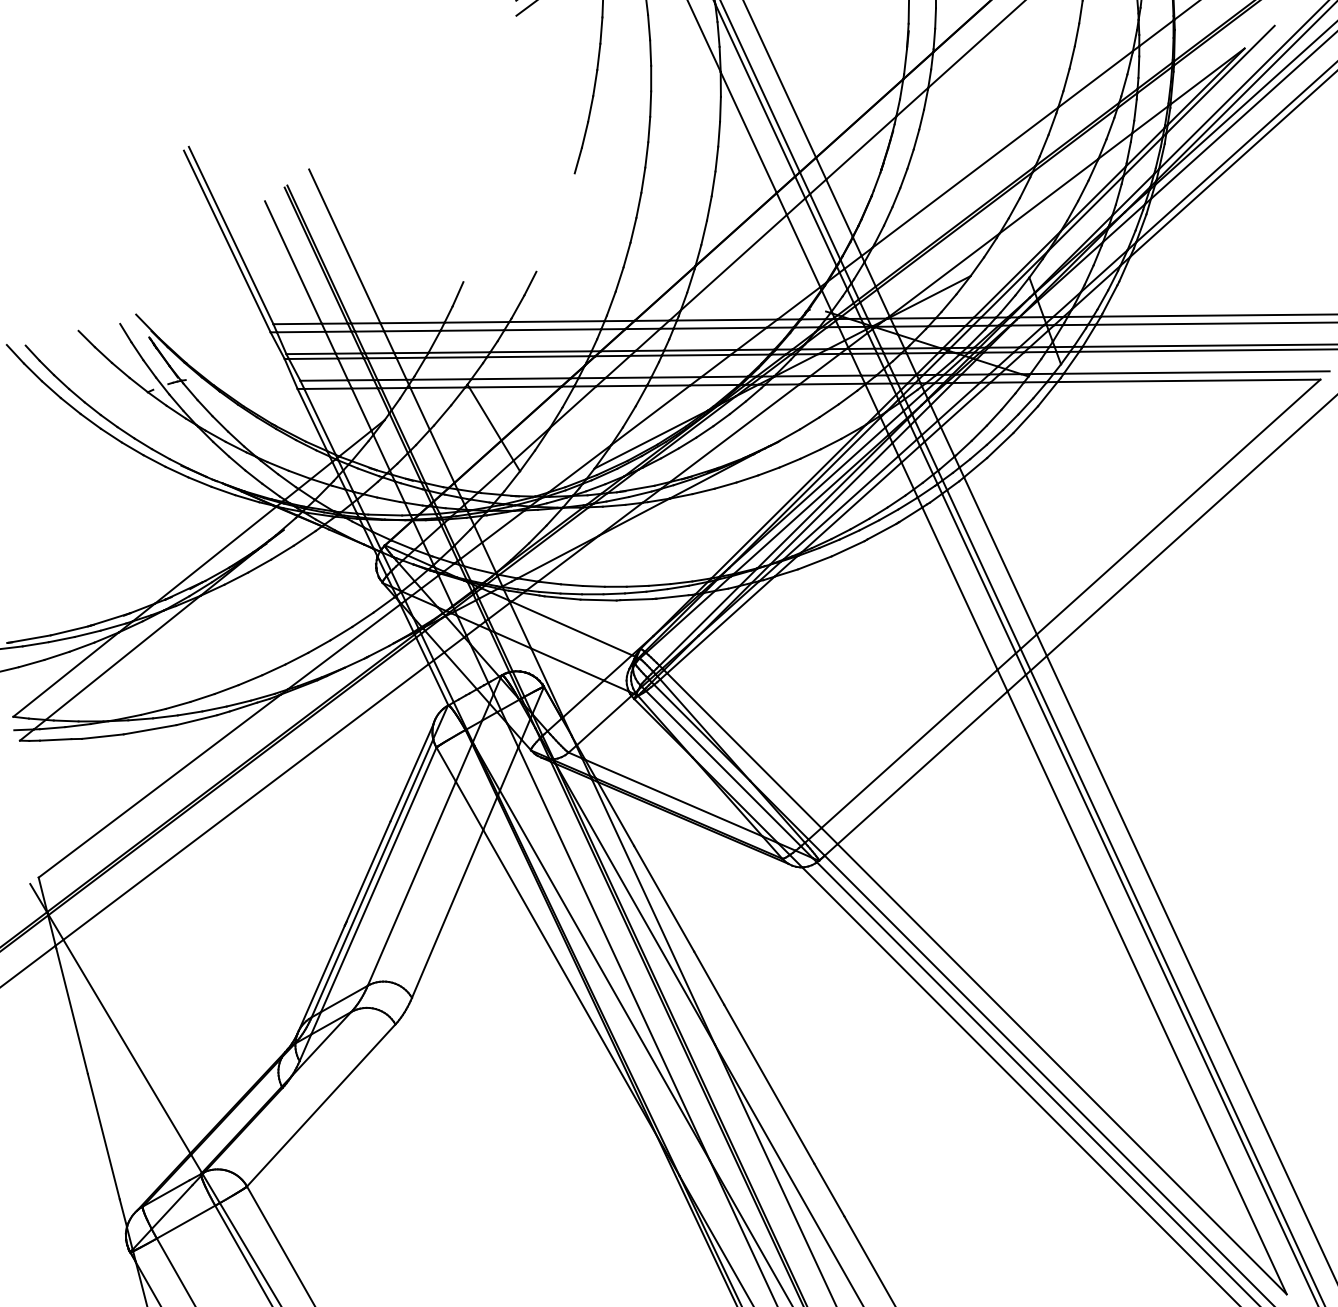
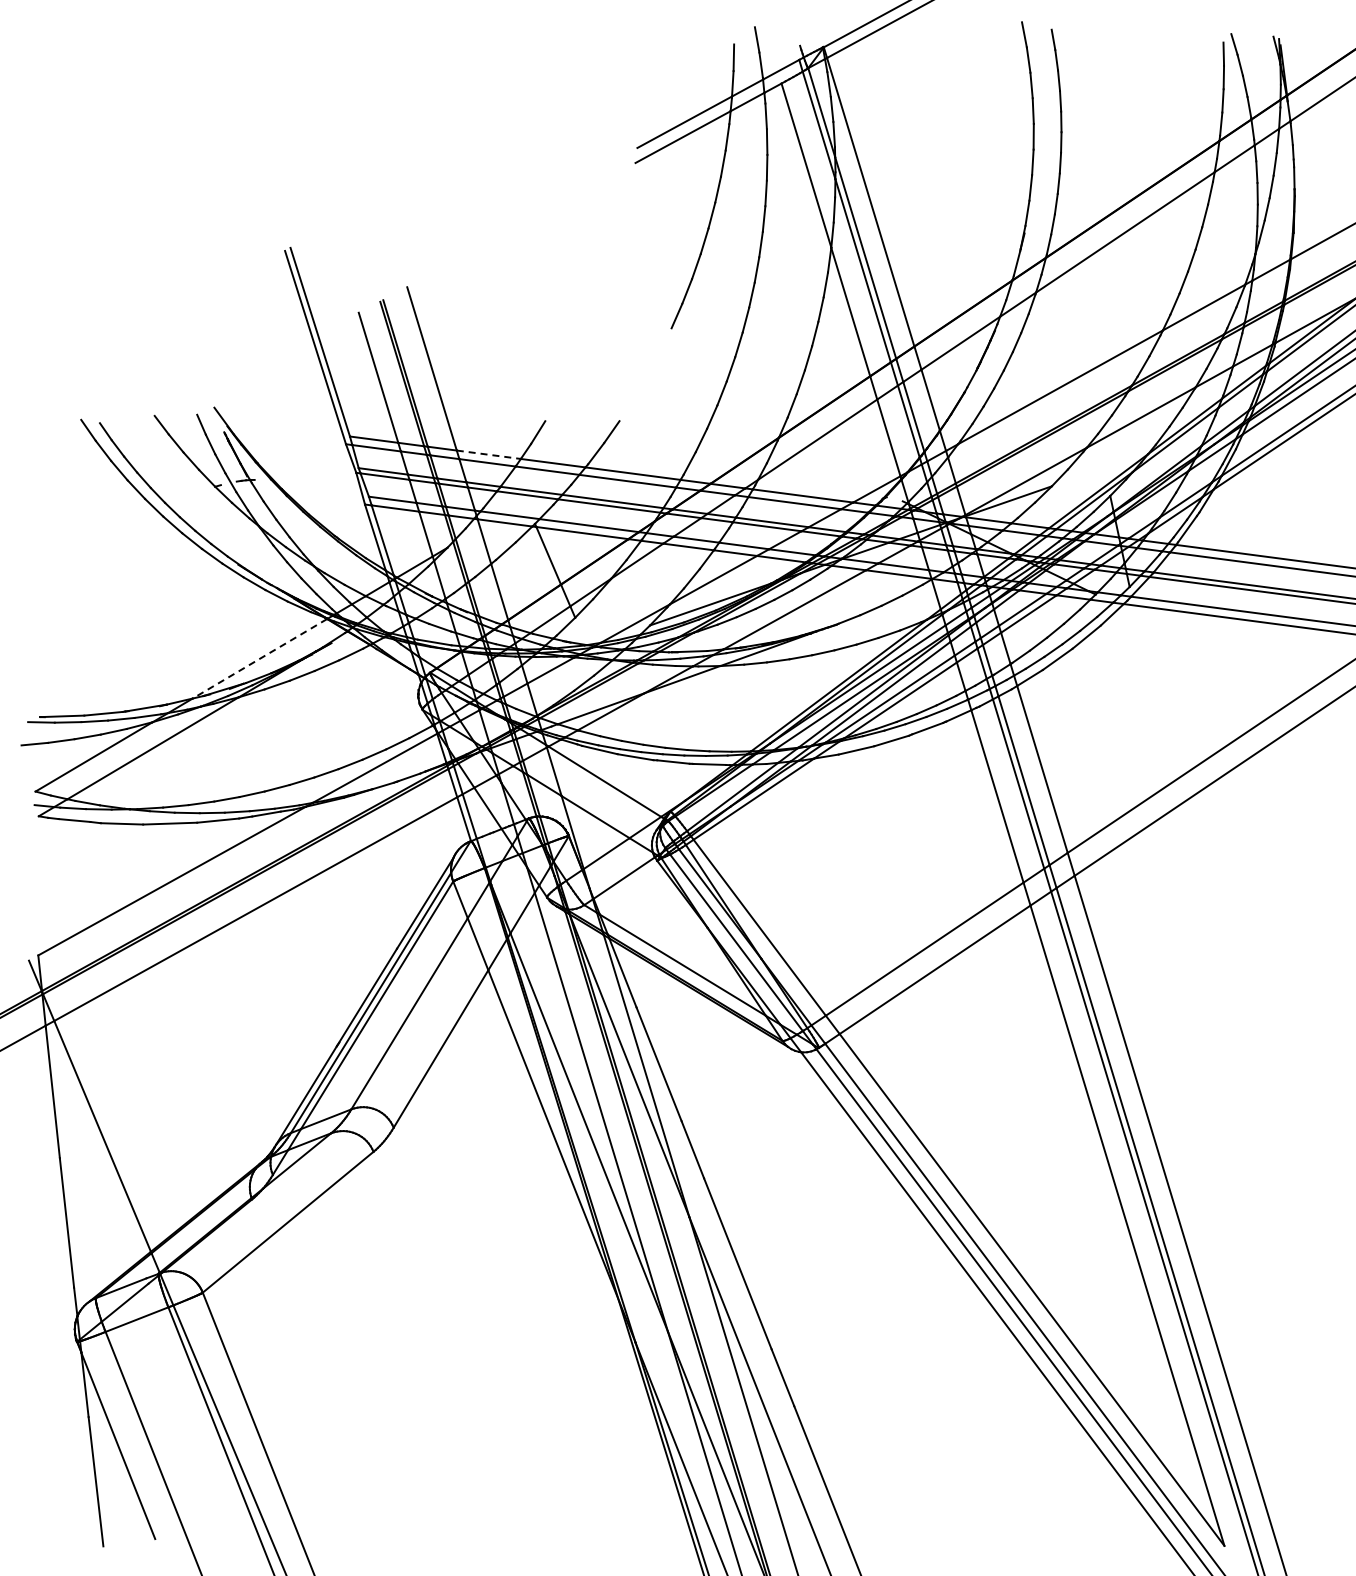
line: (413, 322) -> (489, 454), solid -> dashed
line: (215, 555) -> (259, 659), solid -> dashed

